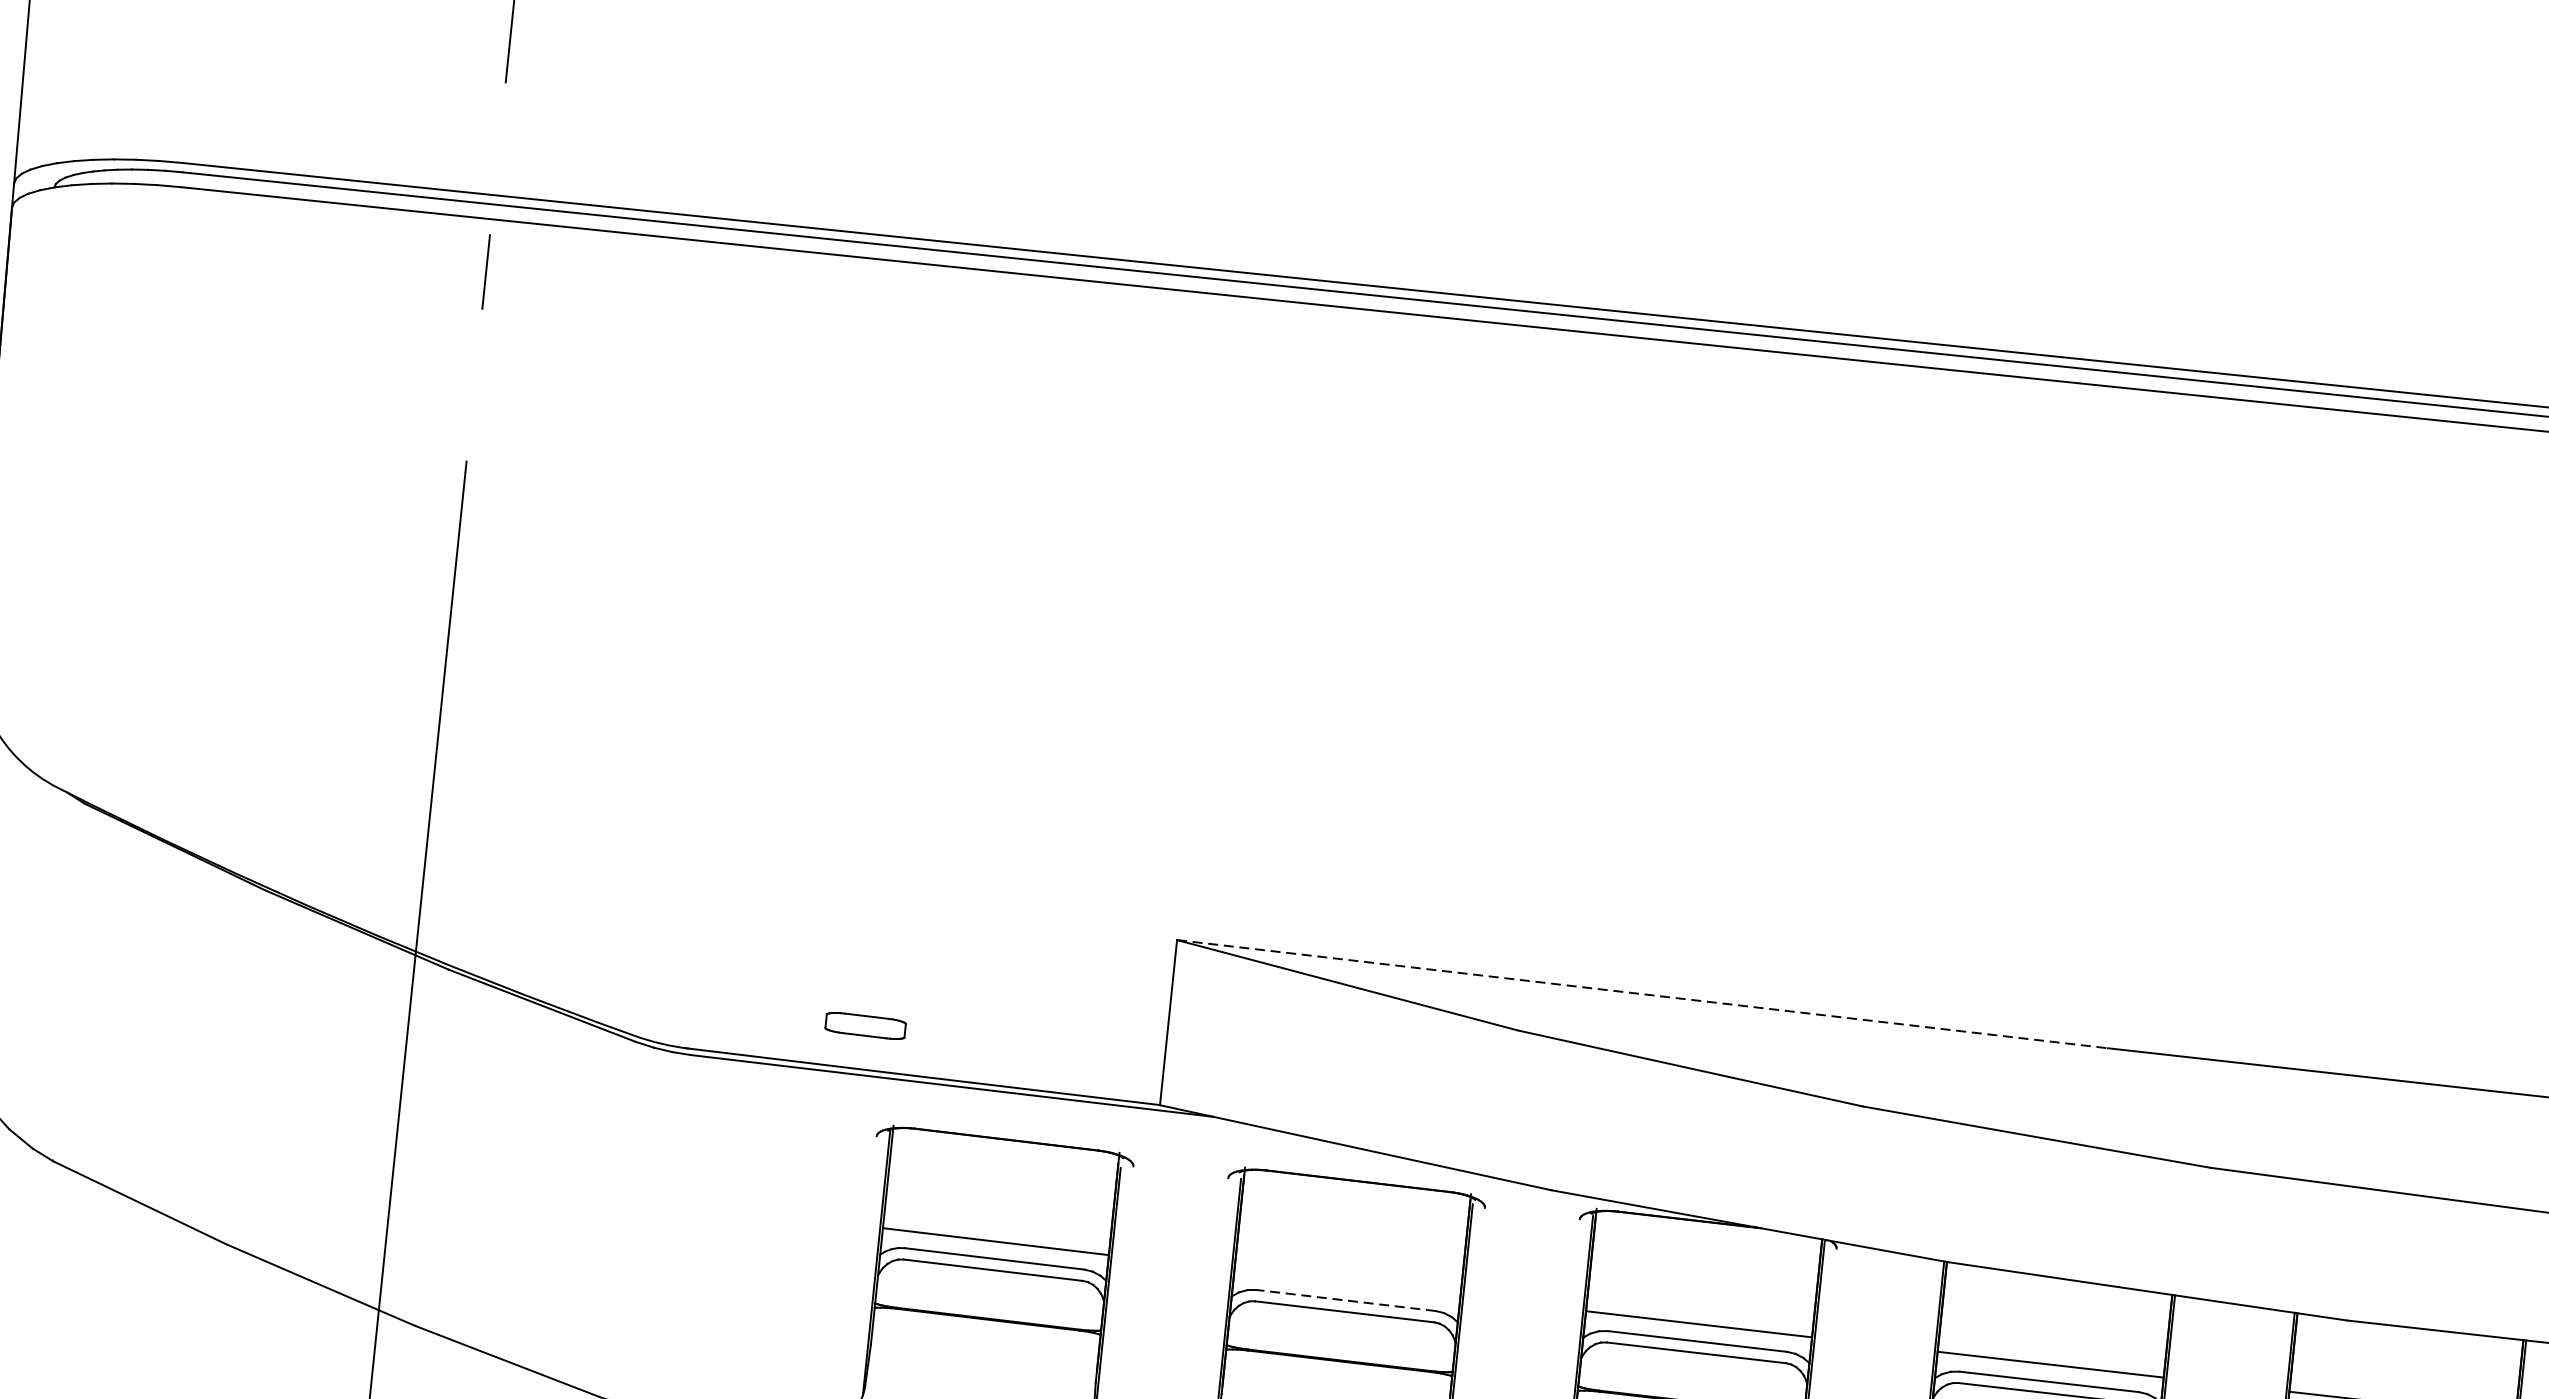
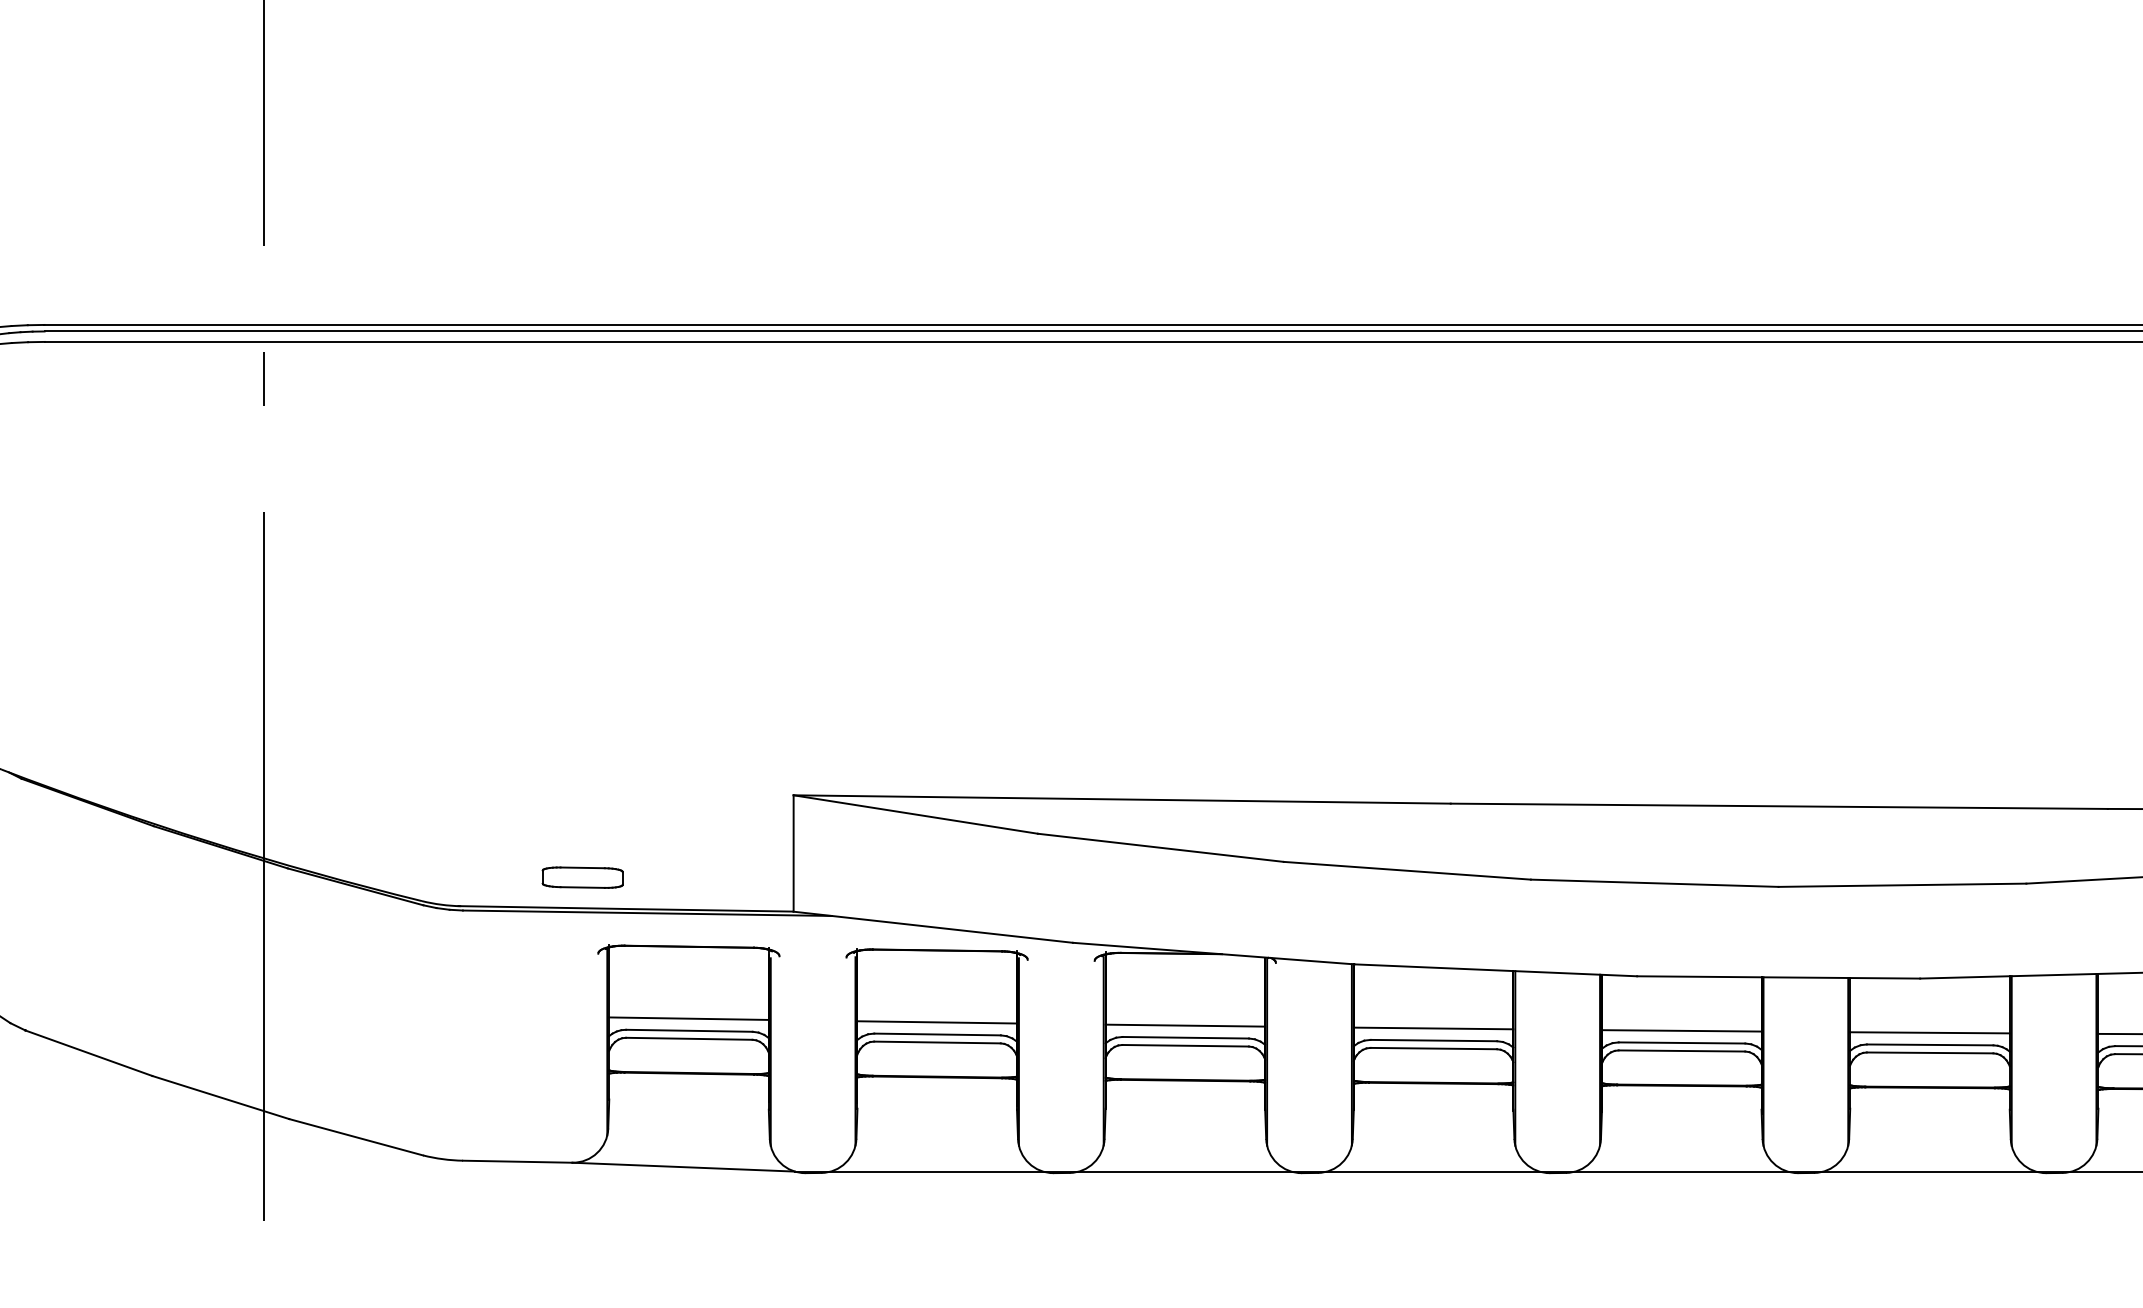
line: (1642, 994) -> (1122, 799), dashed -> solid
part: (865, 1025) -> (582, 877), size x1.43
line: (1347, 1283) -> (937, 1022), added
line: (1346, 1300) -> (937, 1034), dashed -> solid

